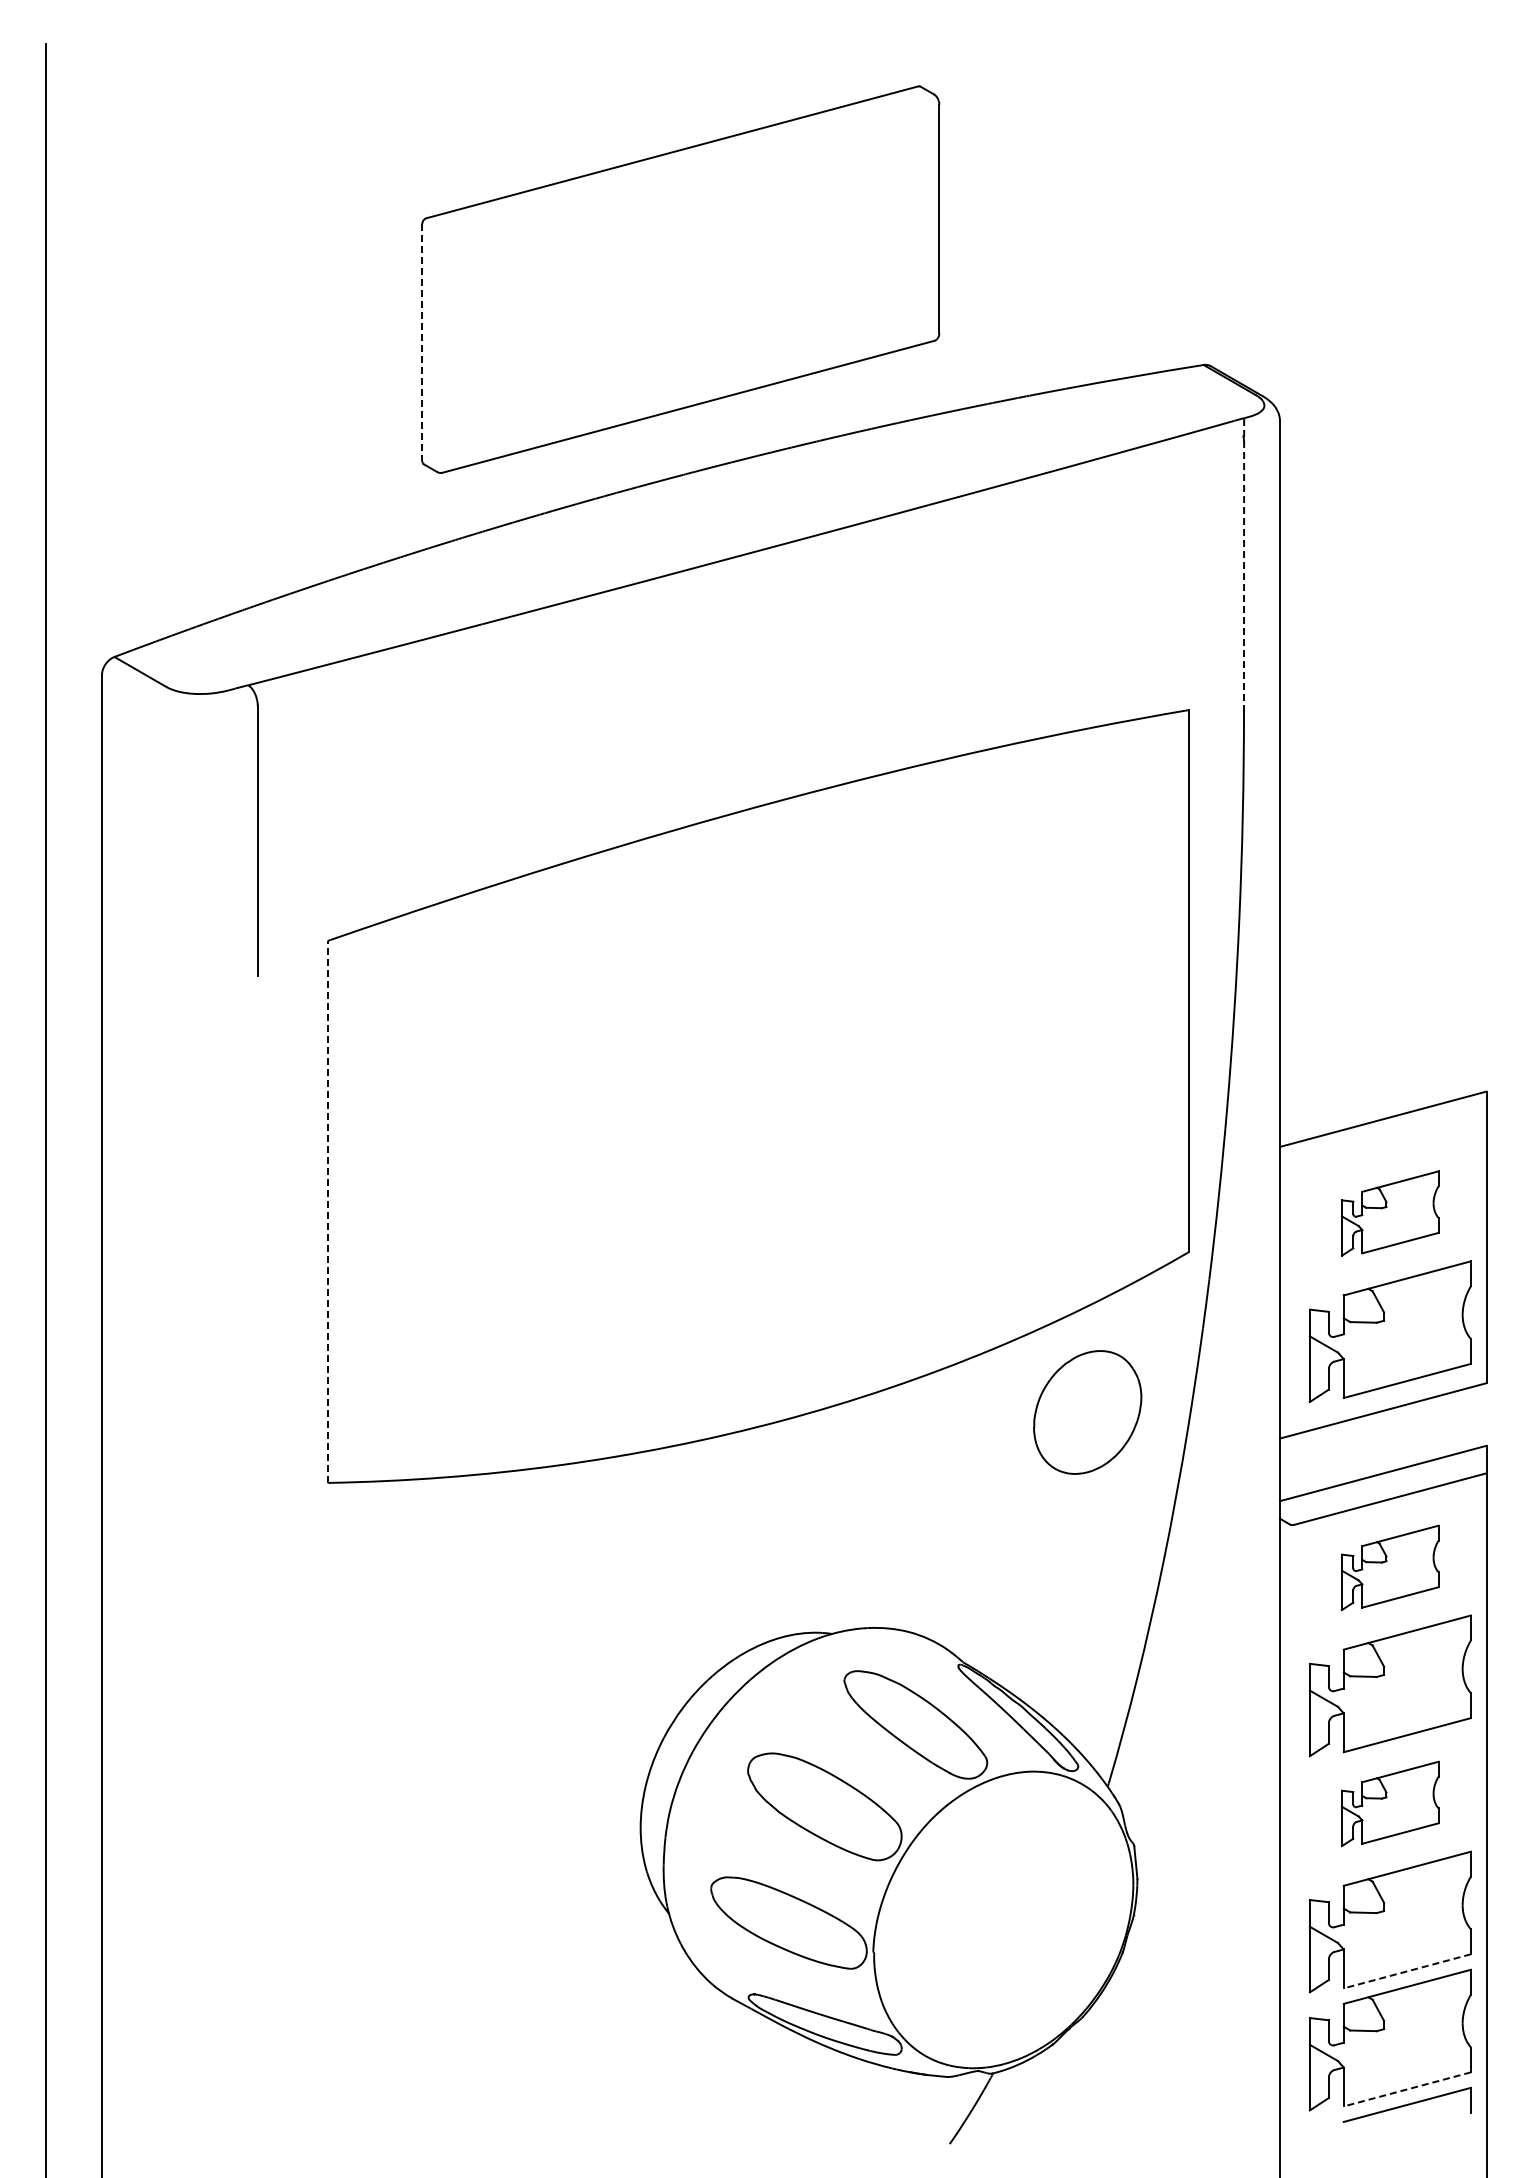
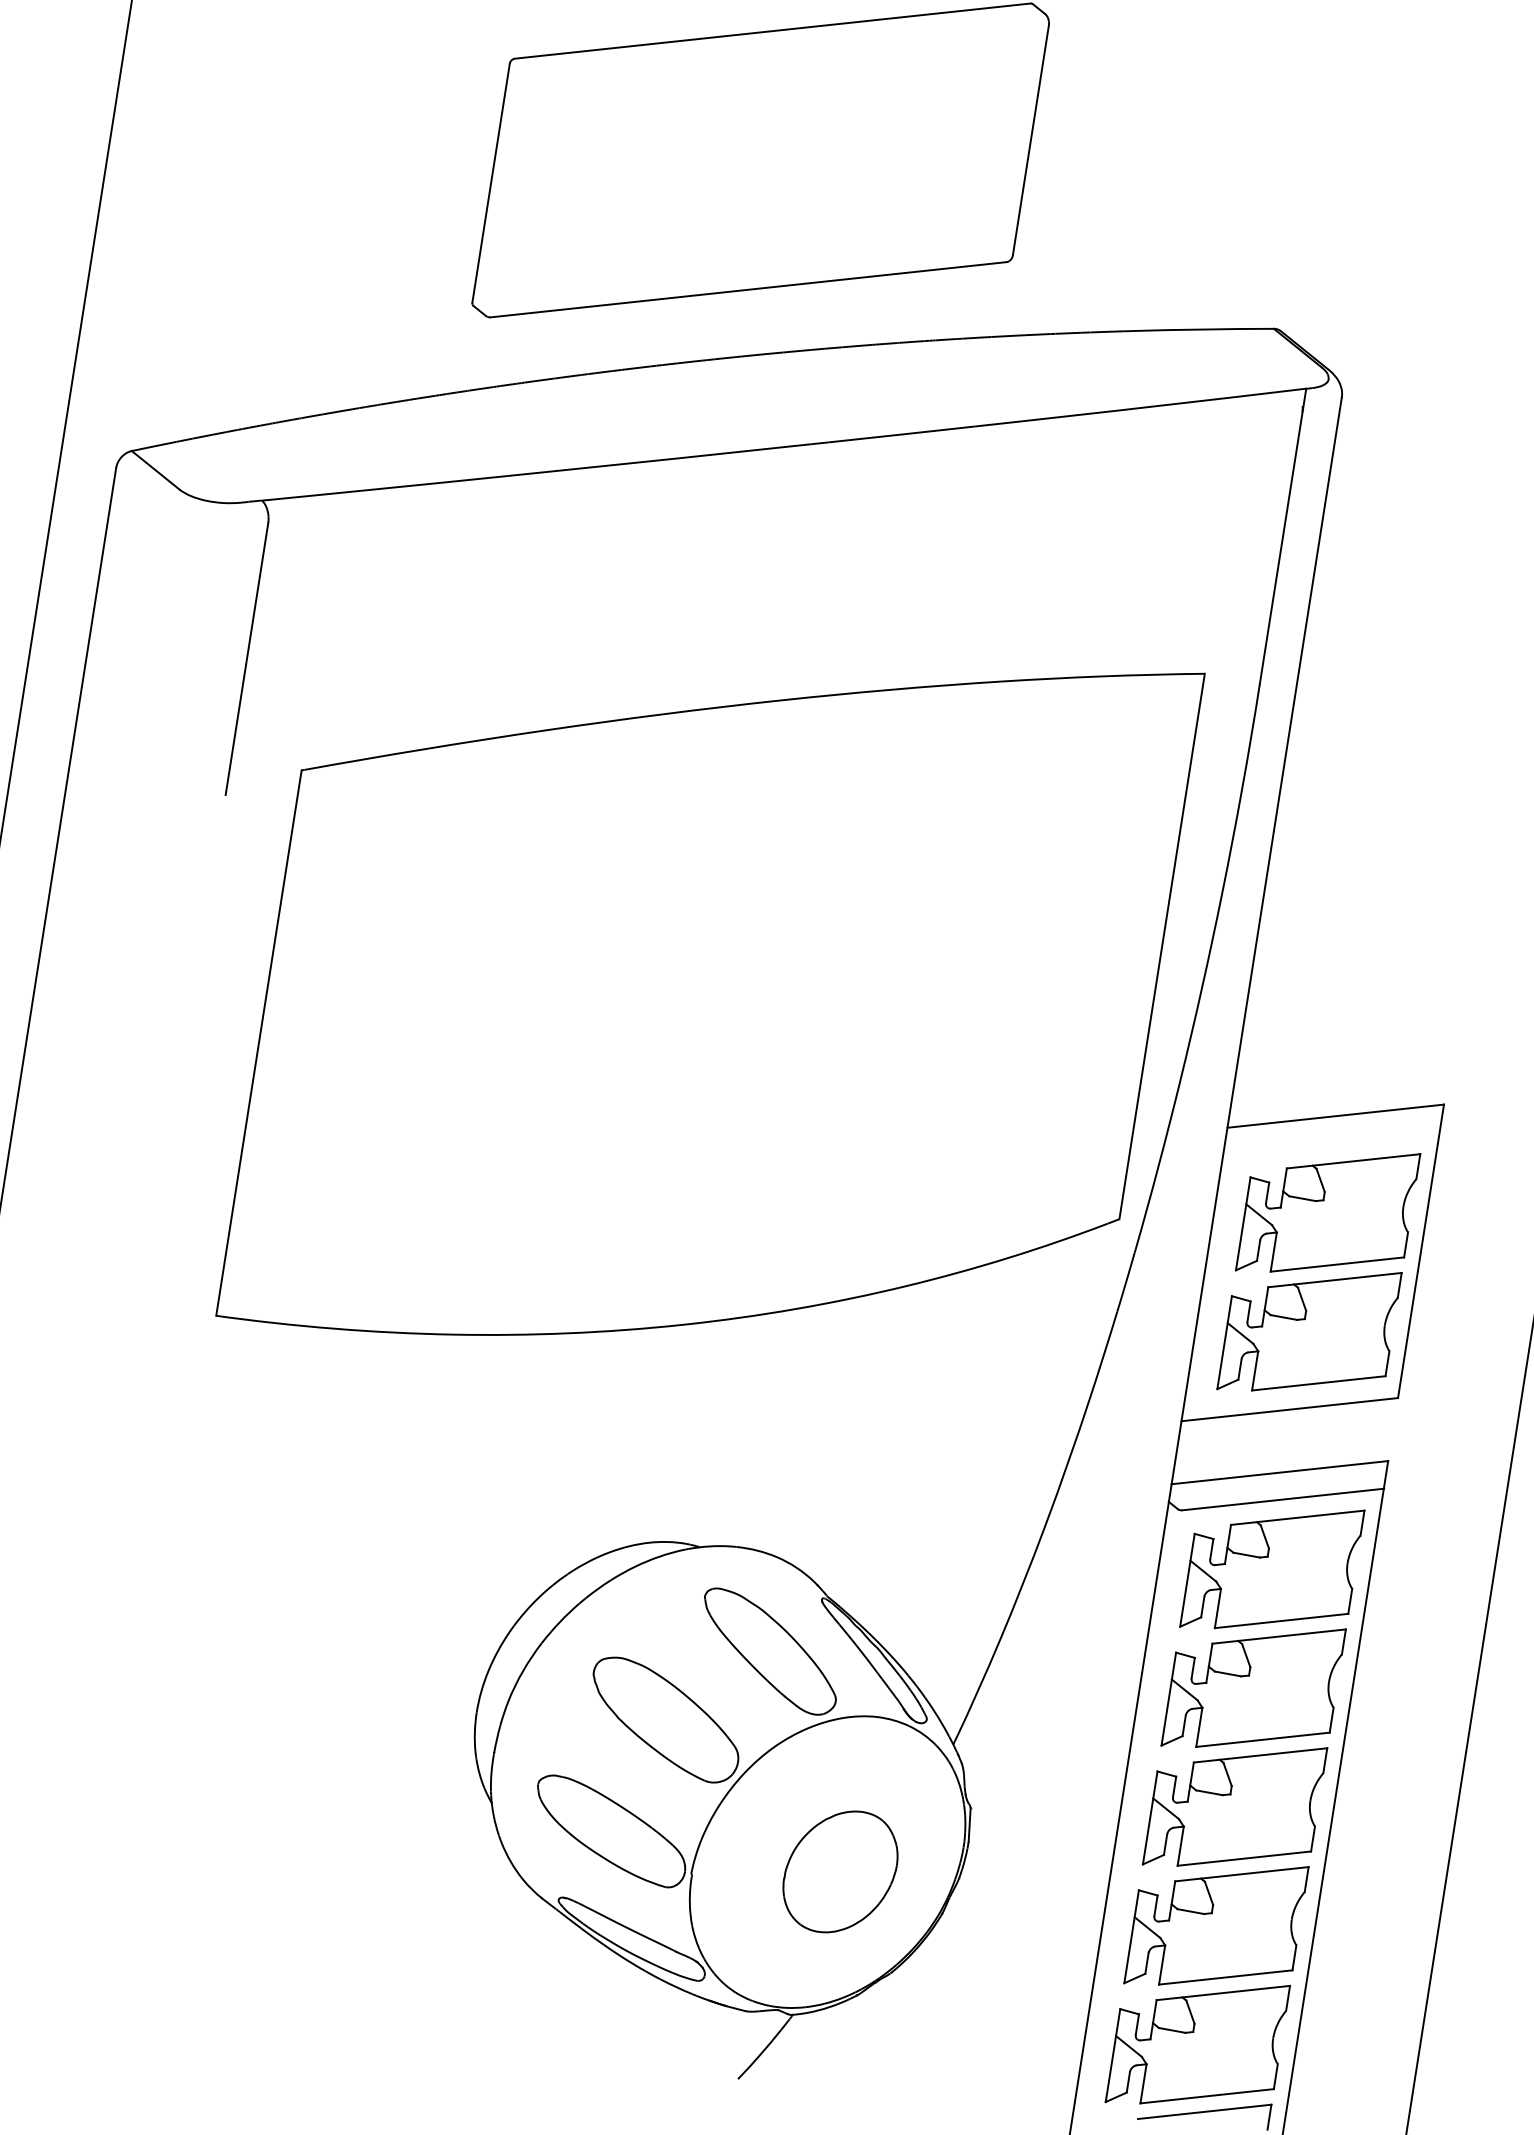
line: (422, 342) -> (491, 183), dashed -> solid
line: (1244, 565) -> (1283, 537), dashed -> solid
line: (327, 1211) -> (258, 1042), dashed -> solid
part: (1389, 1213) -> (1327, 1212), size x1.67
part: (1087, 1412) -> (840, 1871), moved
part: (1389, 1567) -> (1271, 1568), size x1.67
part: (1389, 1803) -> (1234, 1805), size x1.67
line: (1407, 1971) -> (1225, 1977), dashed -> solid
line: (1407, 2089) -> (1207, 2096), dashed -> solid

